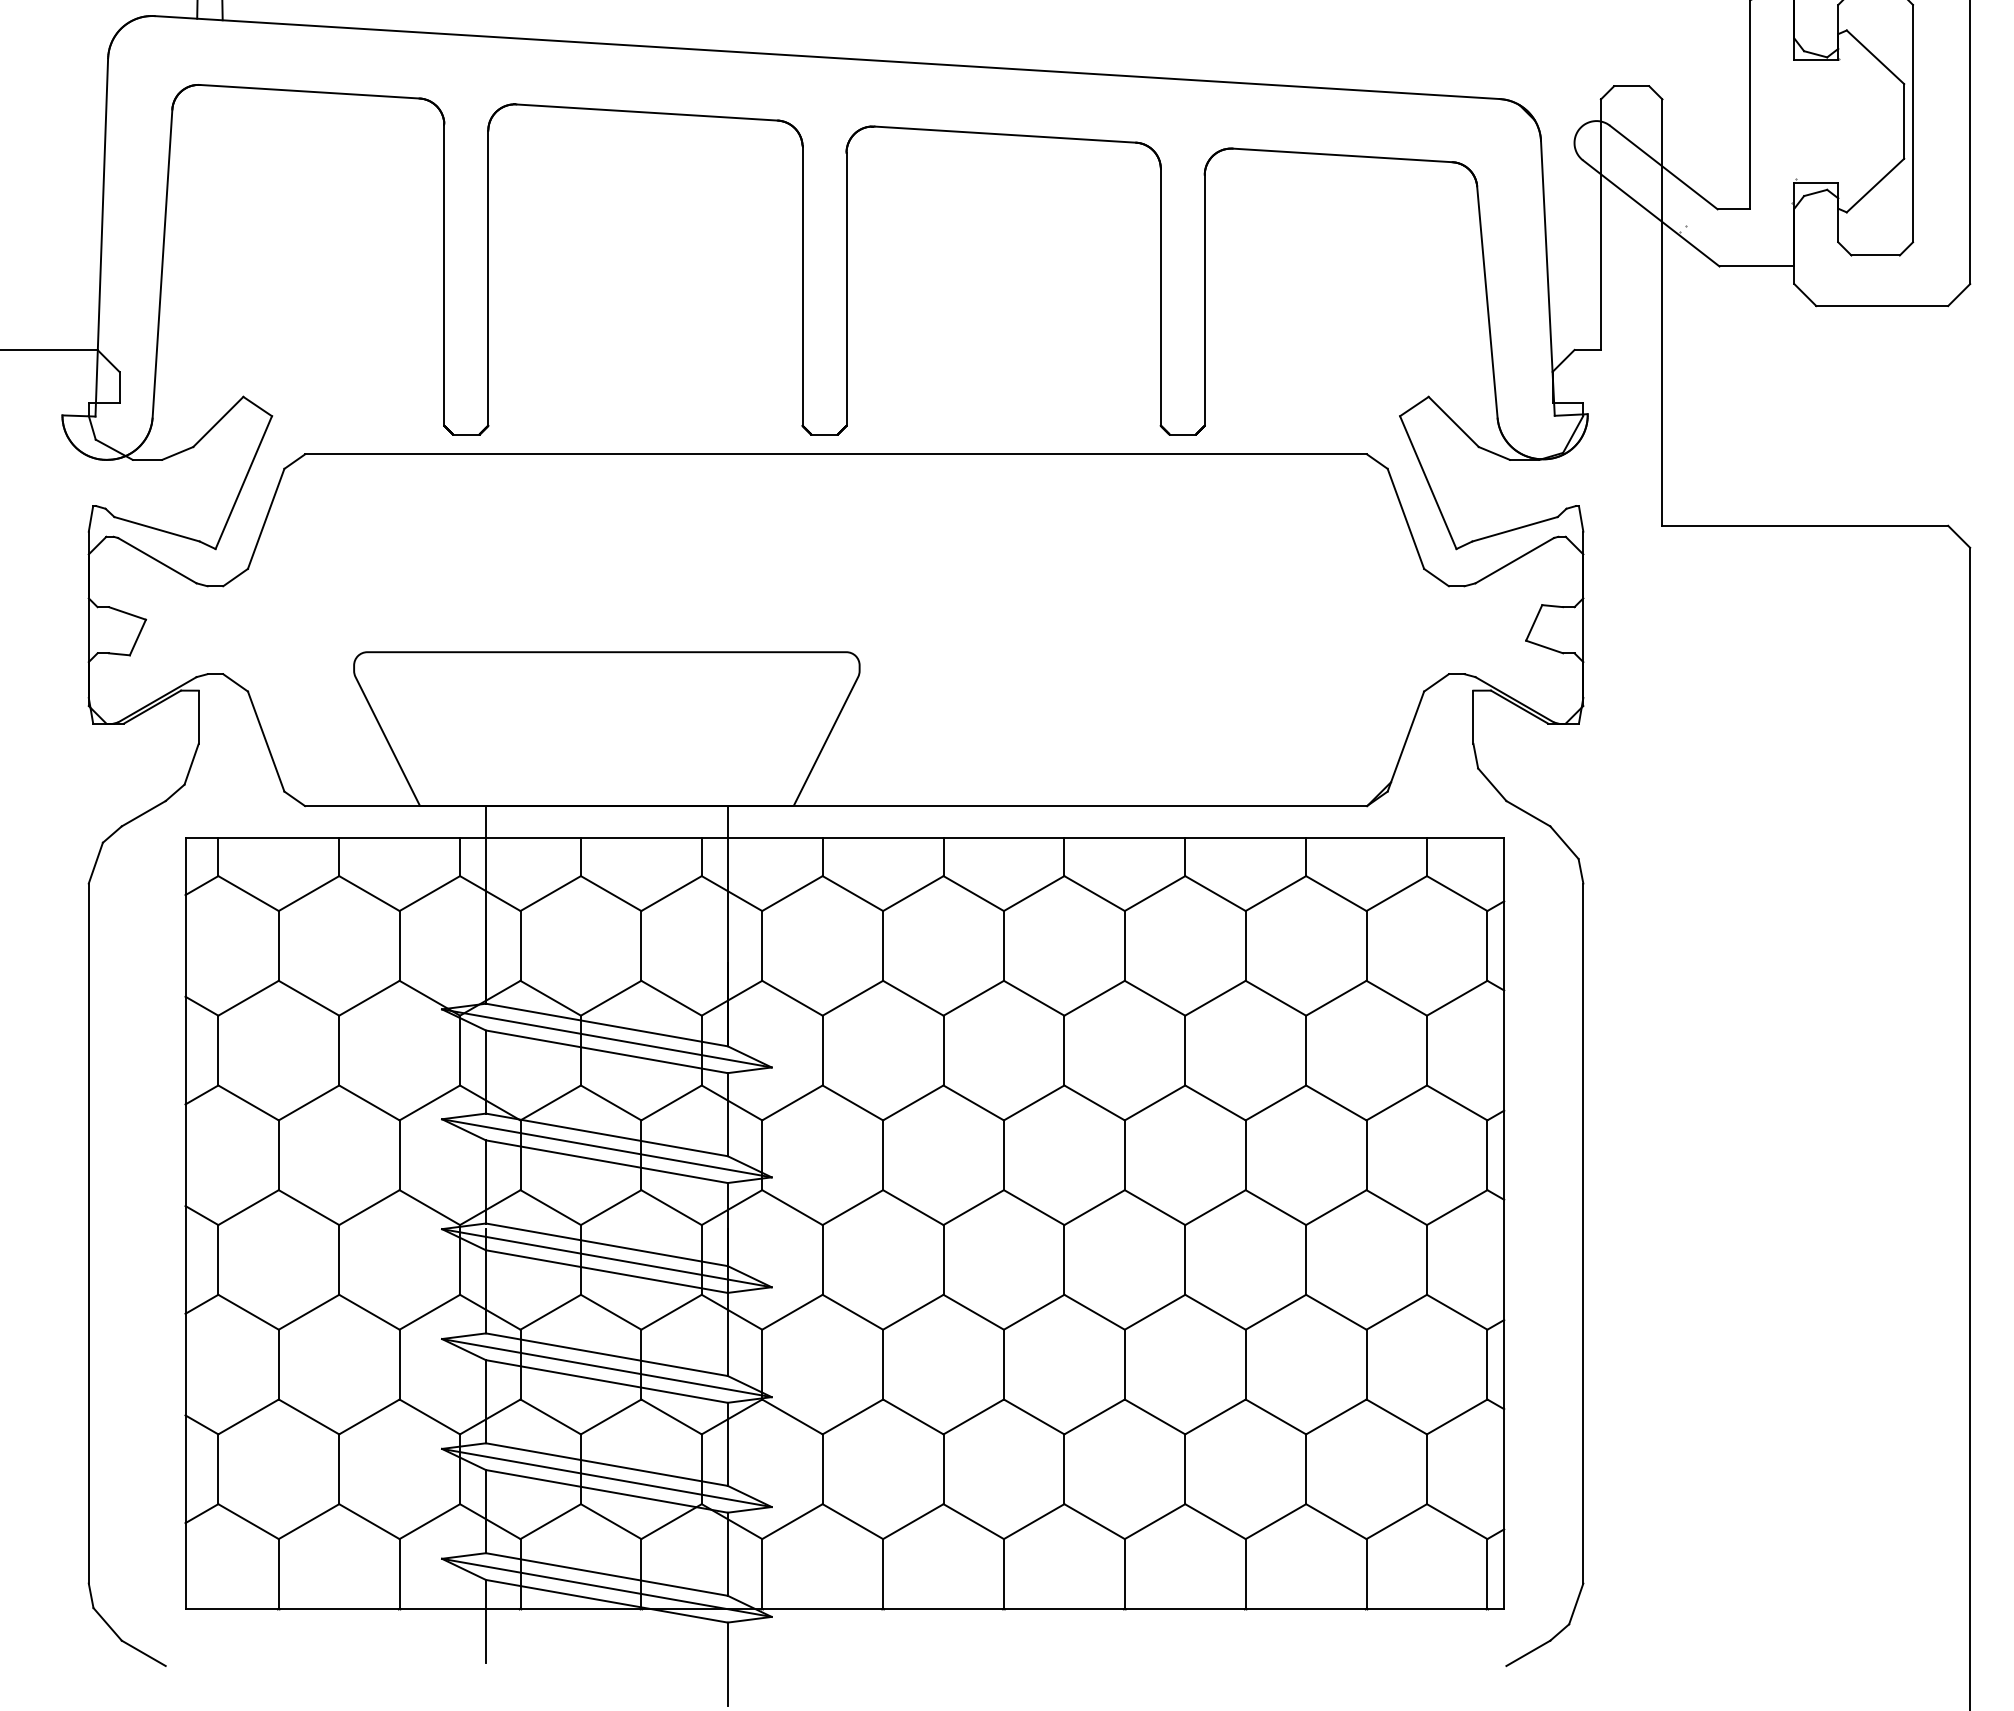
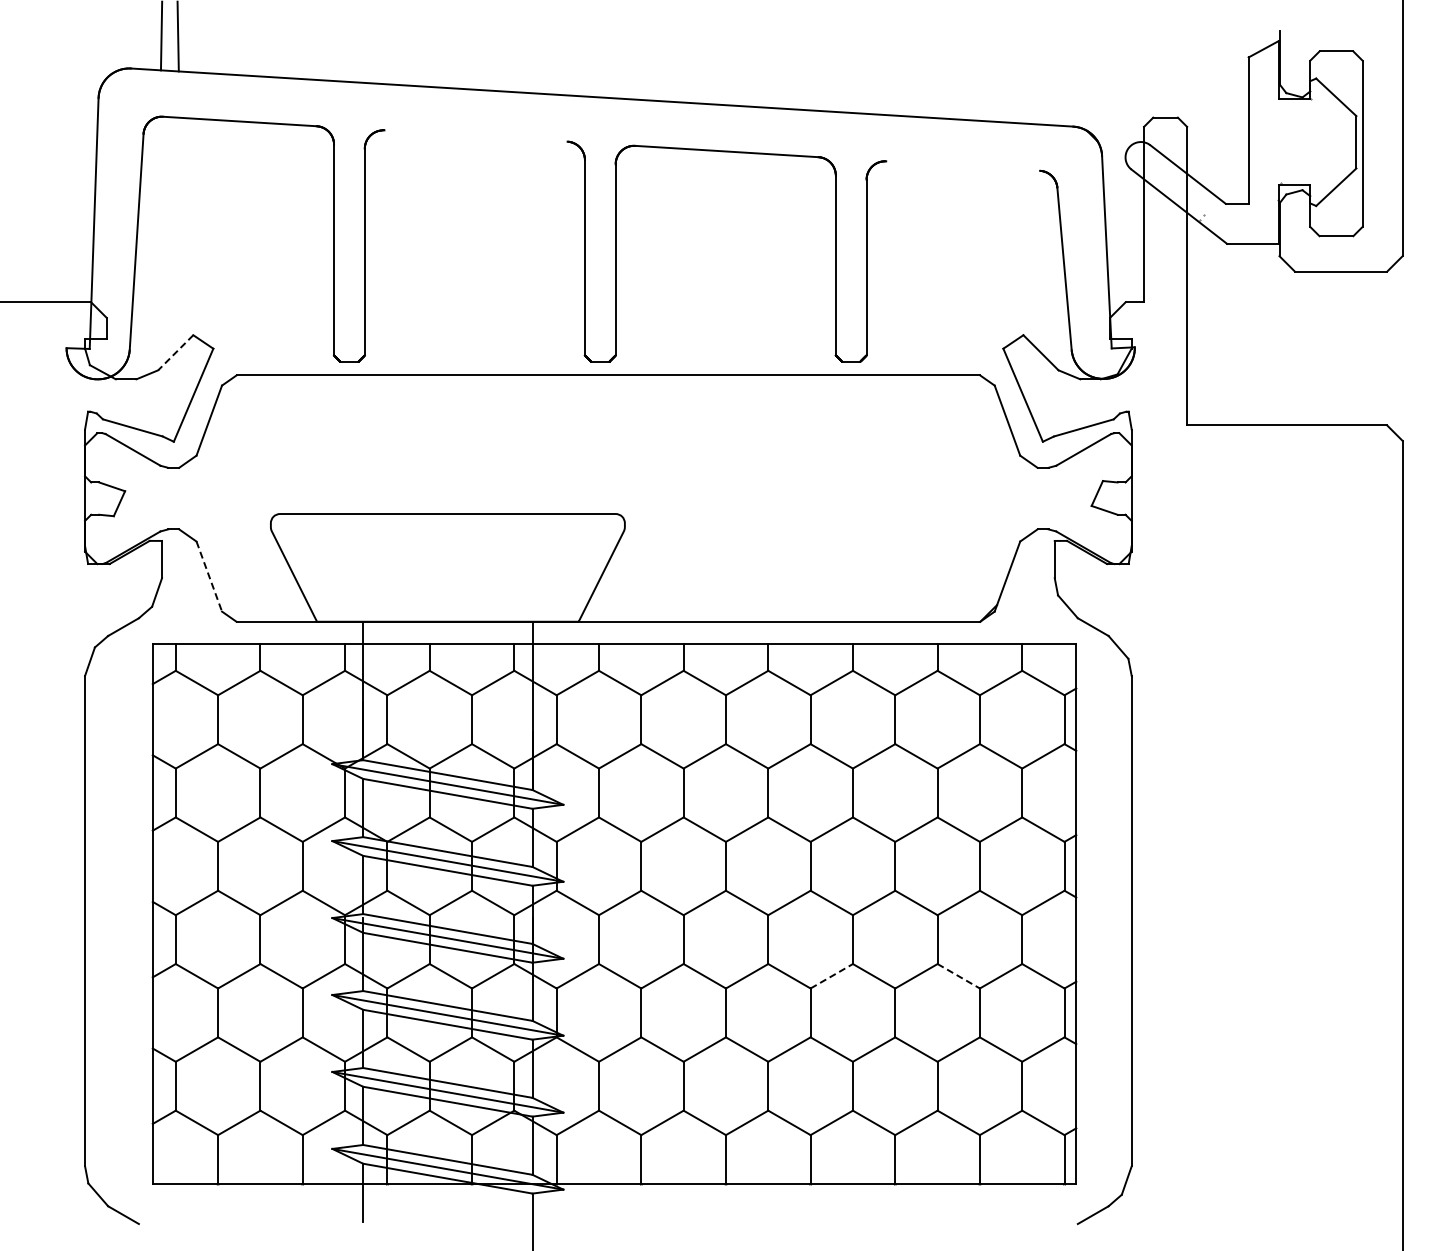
line: (646, 111) -> (475, 135), removed
line: (1343, 154) -> (963, 165), removed
line: (217, 421) -> (175, 352), solid -> dashed
line: (266, 742) -> (209, 577), solid -> dashed
line: (1156, 1312) -> (832, 976), solid -> dashed
line: (1337, 1312) -> (959, 976), solid -> dashed

